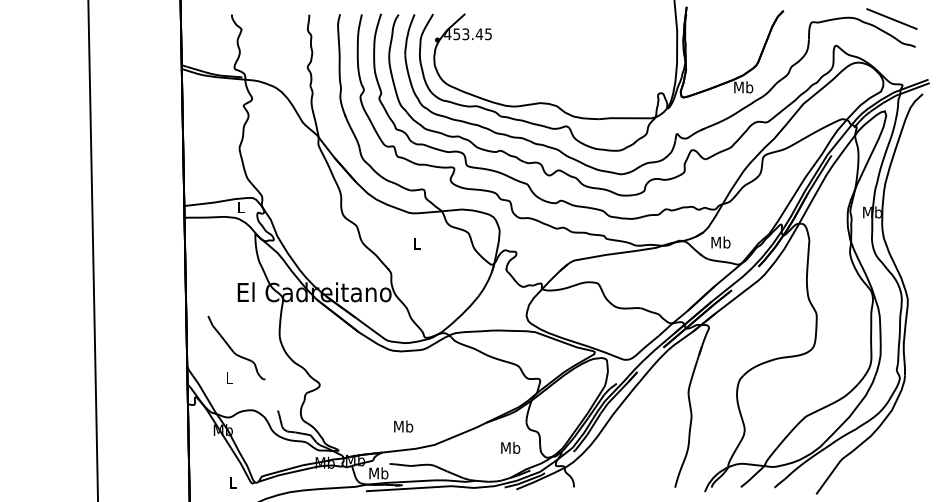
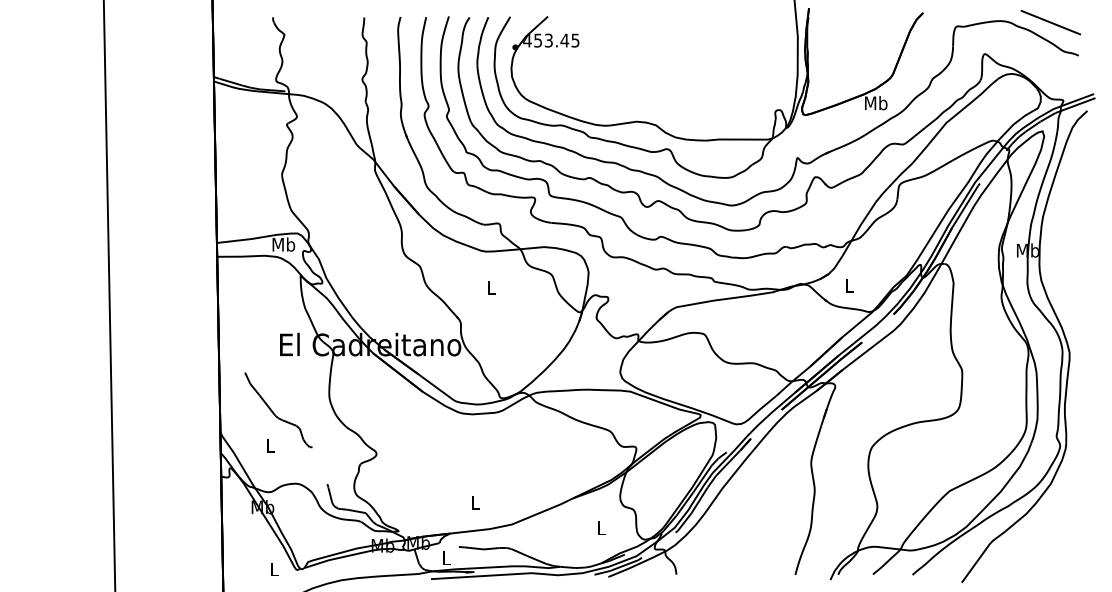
text: (240, 207) -> (283, 244), L -> Mb
text: (721, 242) -> (849, 285), Mb -> L
text: (403, 426) -> (475, 502), Mb -> L
text: (510, 447) -> (601, 527), Mb -> L
text: (379, 472) -> (446, 557), Mb -> L

